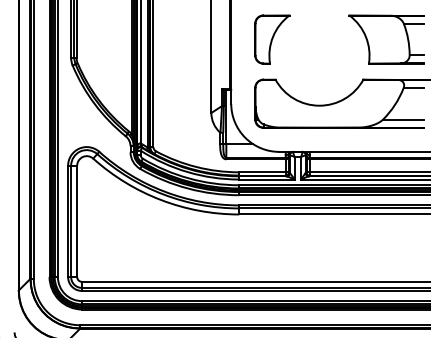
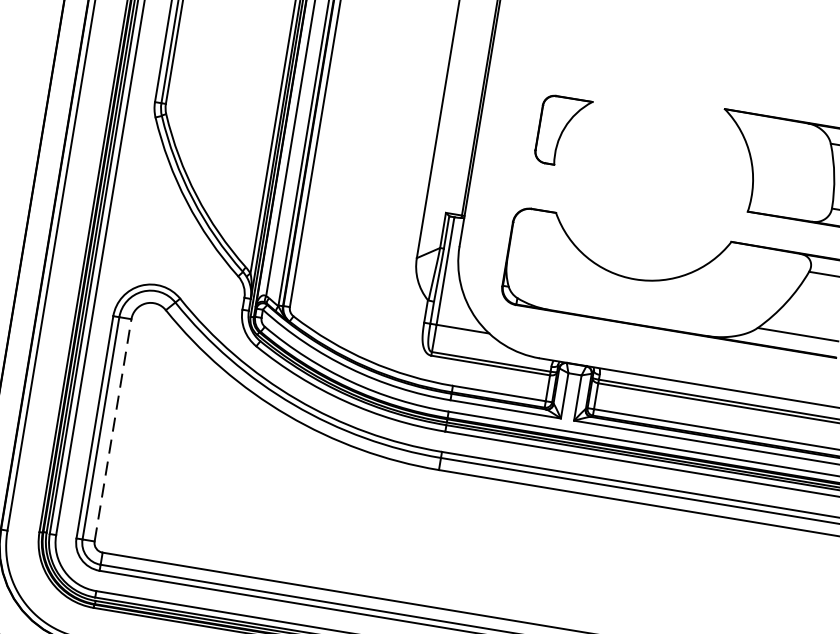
part: (272, 39) -> (563, 131), size x0.7
line: (77, 221) -> (113, 430), solid -> dashed

